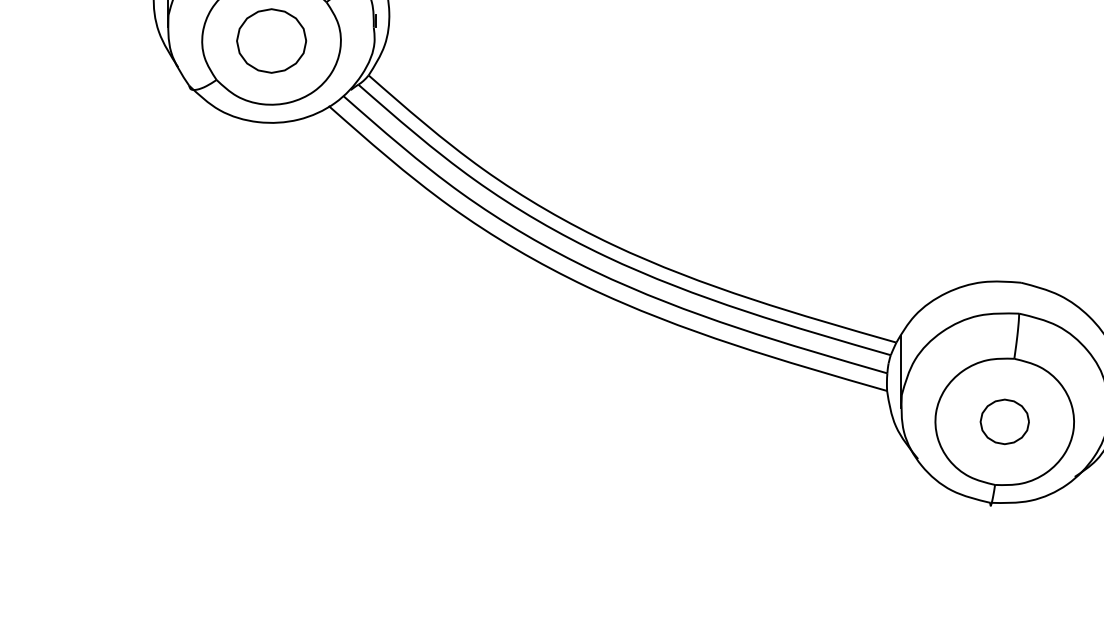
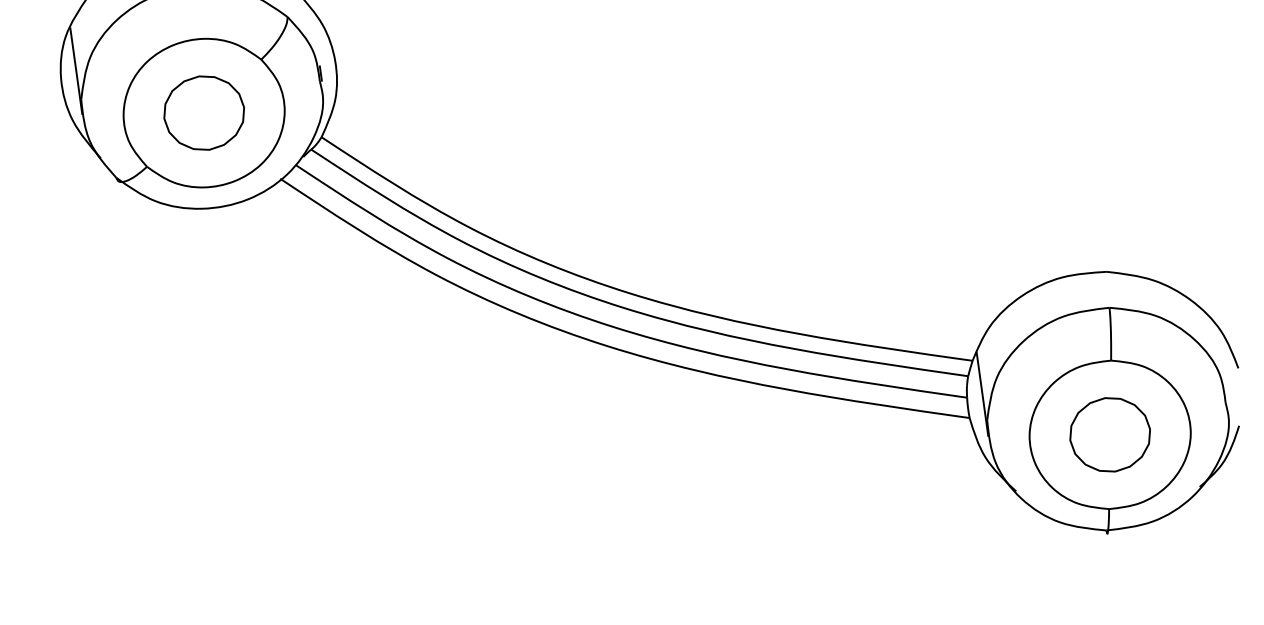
part: (1004, 421) -> (1109, 434), size x1.43

